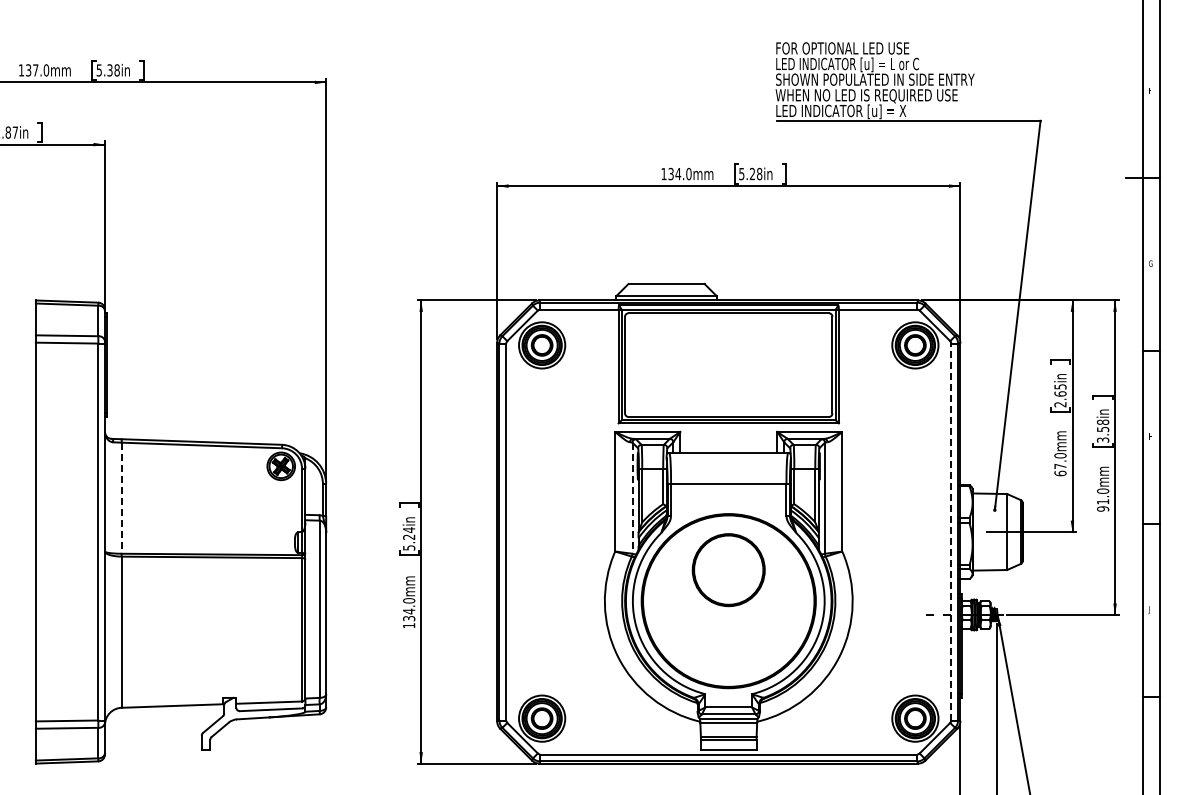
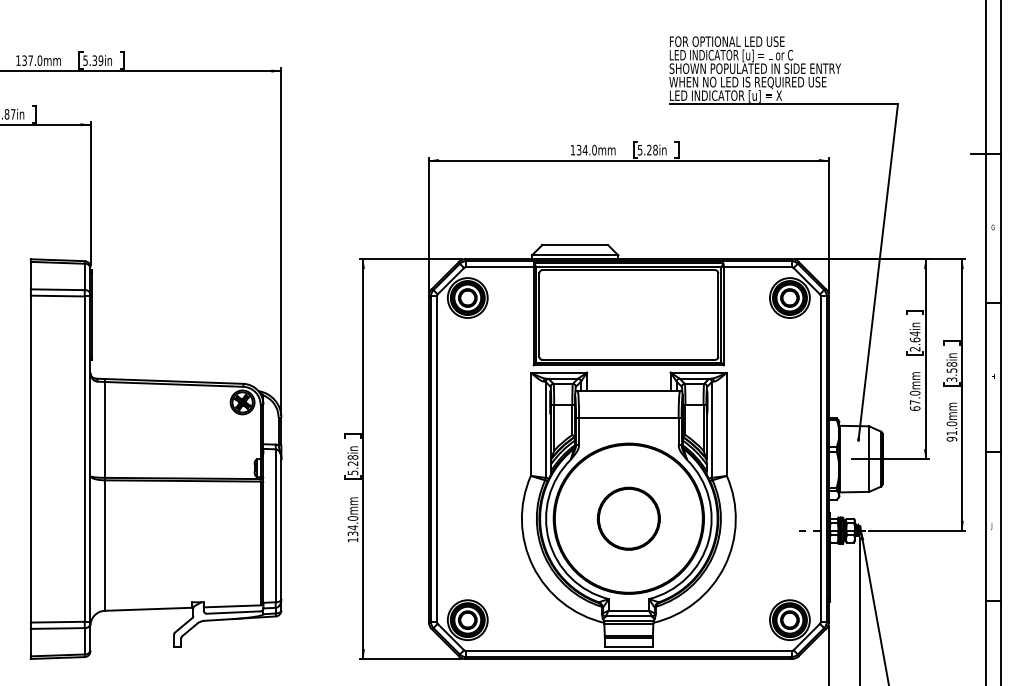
text: (116, 70) -> (100, 60), 5.38in -> 5.39in
text: (1060, 386) -> (915, 333), 2.65in -> 2.64in
line: (121, 498) -> (104, 430), dashed -> solid
line: (632, 498) -> (545, 430), dashed -> solid
text: (409, 530) -> (353, 457), 5.24in -> 5.28in
line: (951, 531) -> (821, 458), dashed -> solid
part: (728, 570) -> (628, 519), moved

